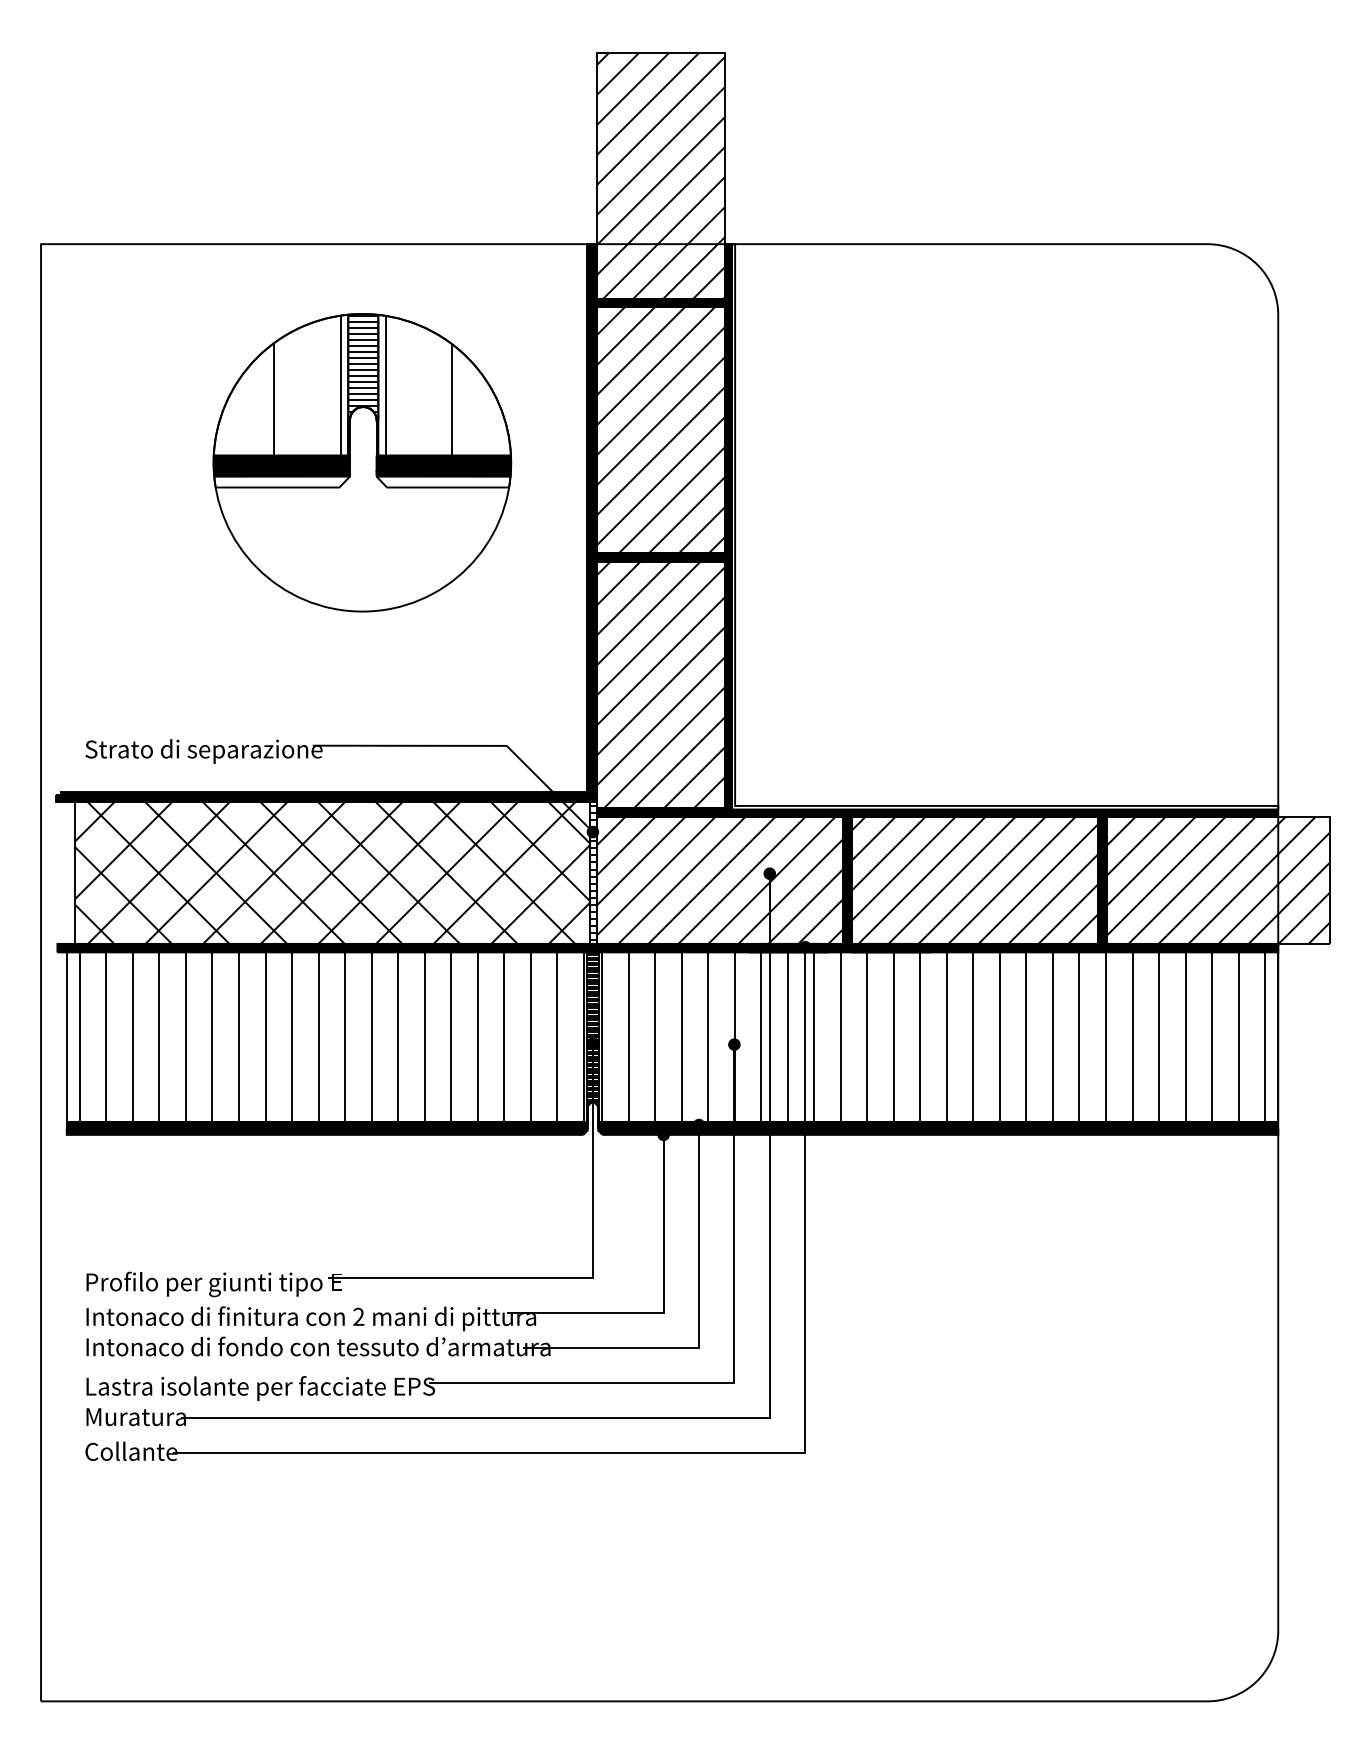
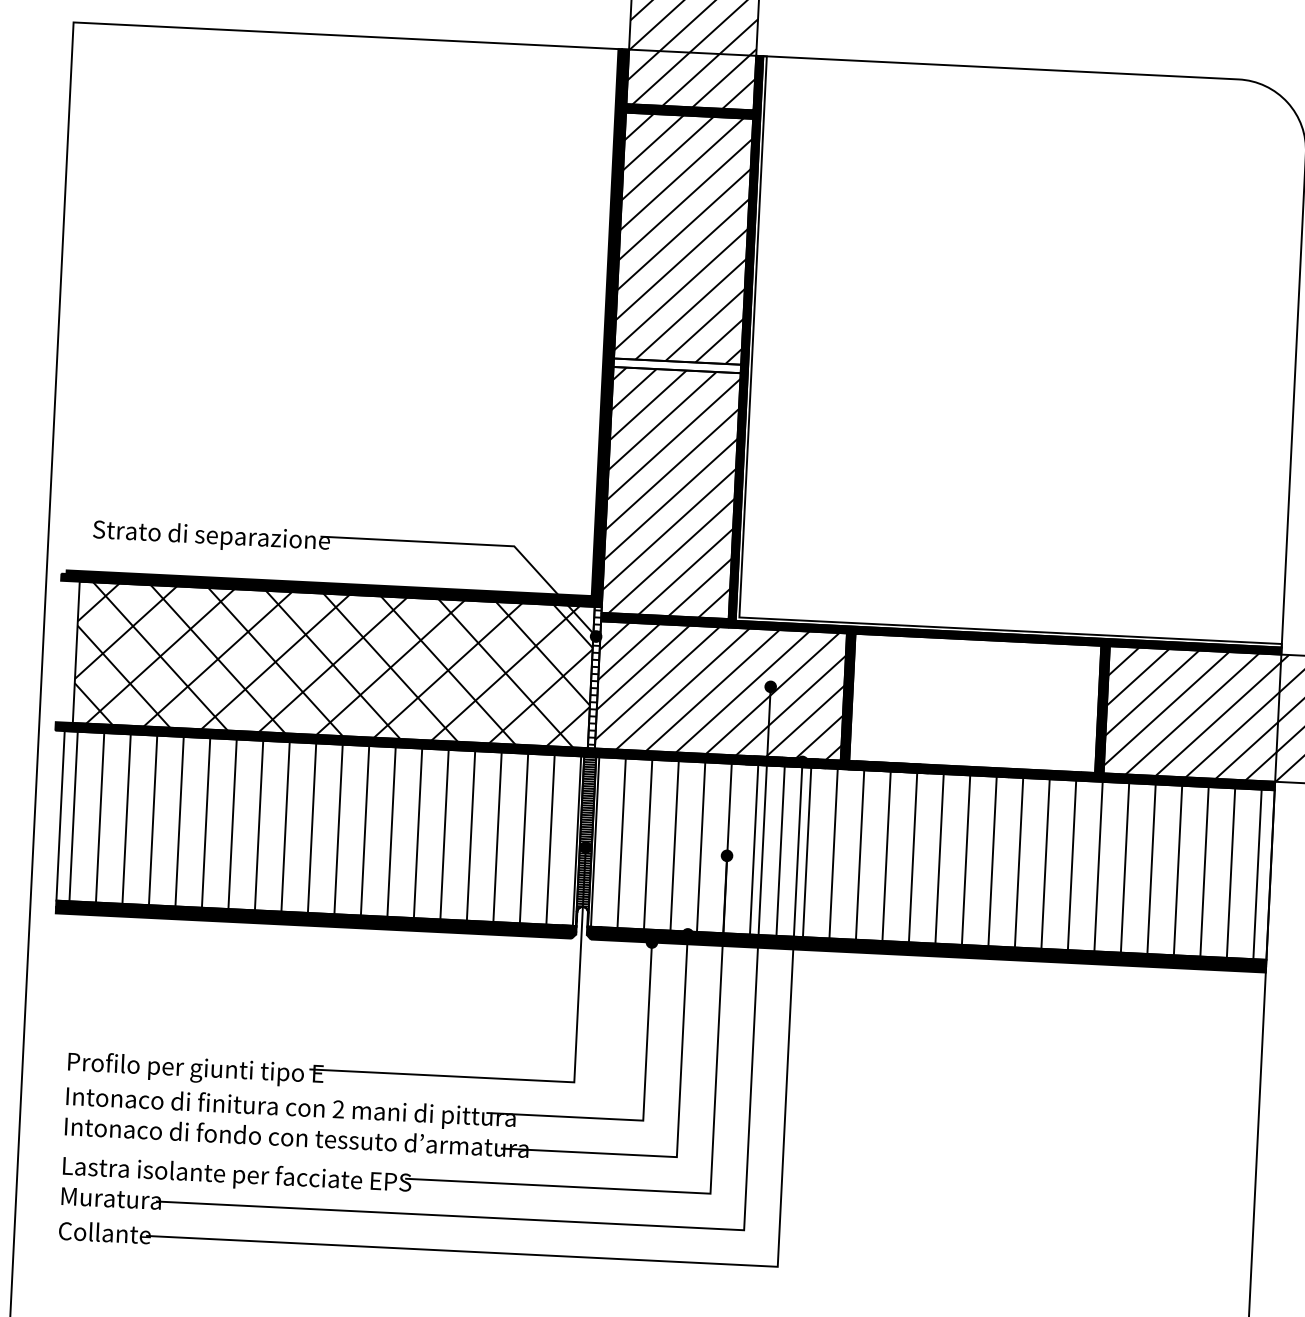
part: (362, 462) -> (384, 256), removed
fill: (660, 557) -> (677, 365), removed
hatch: (974, 879) -> (974, 702), removed

